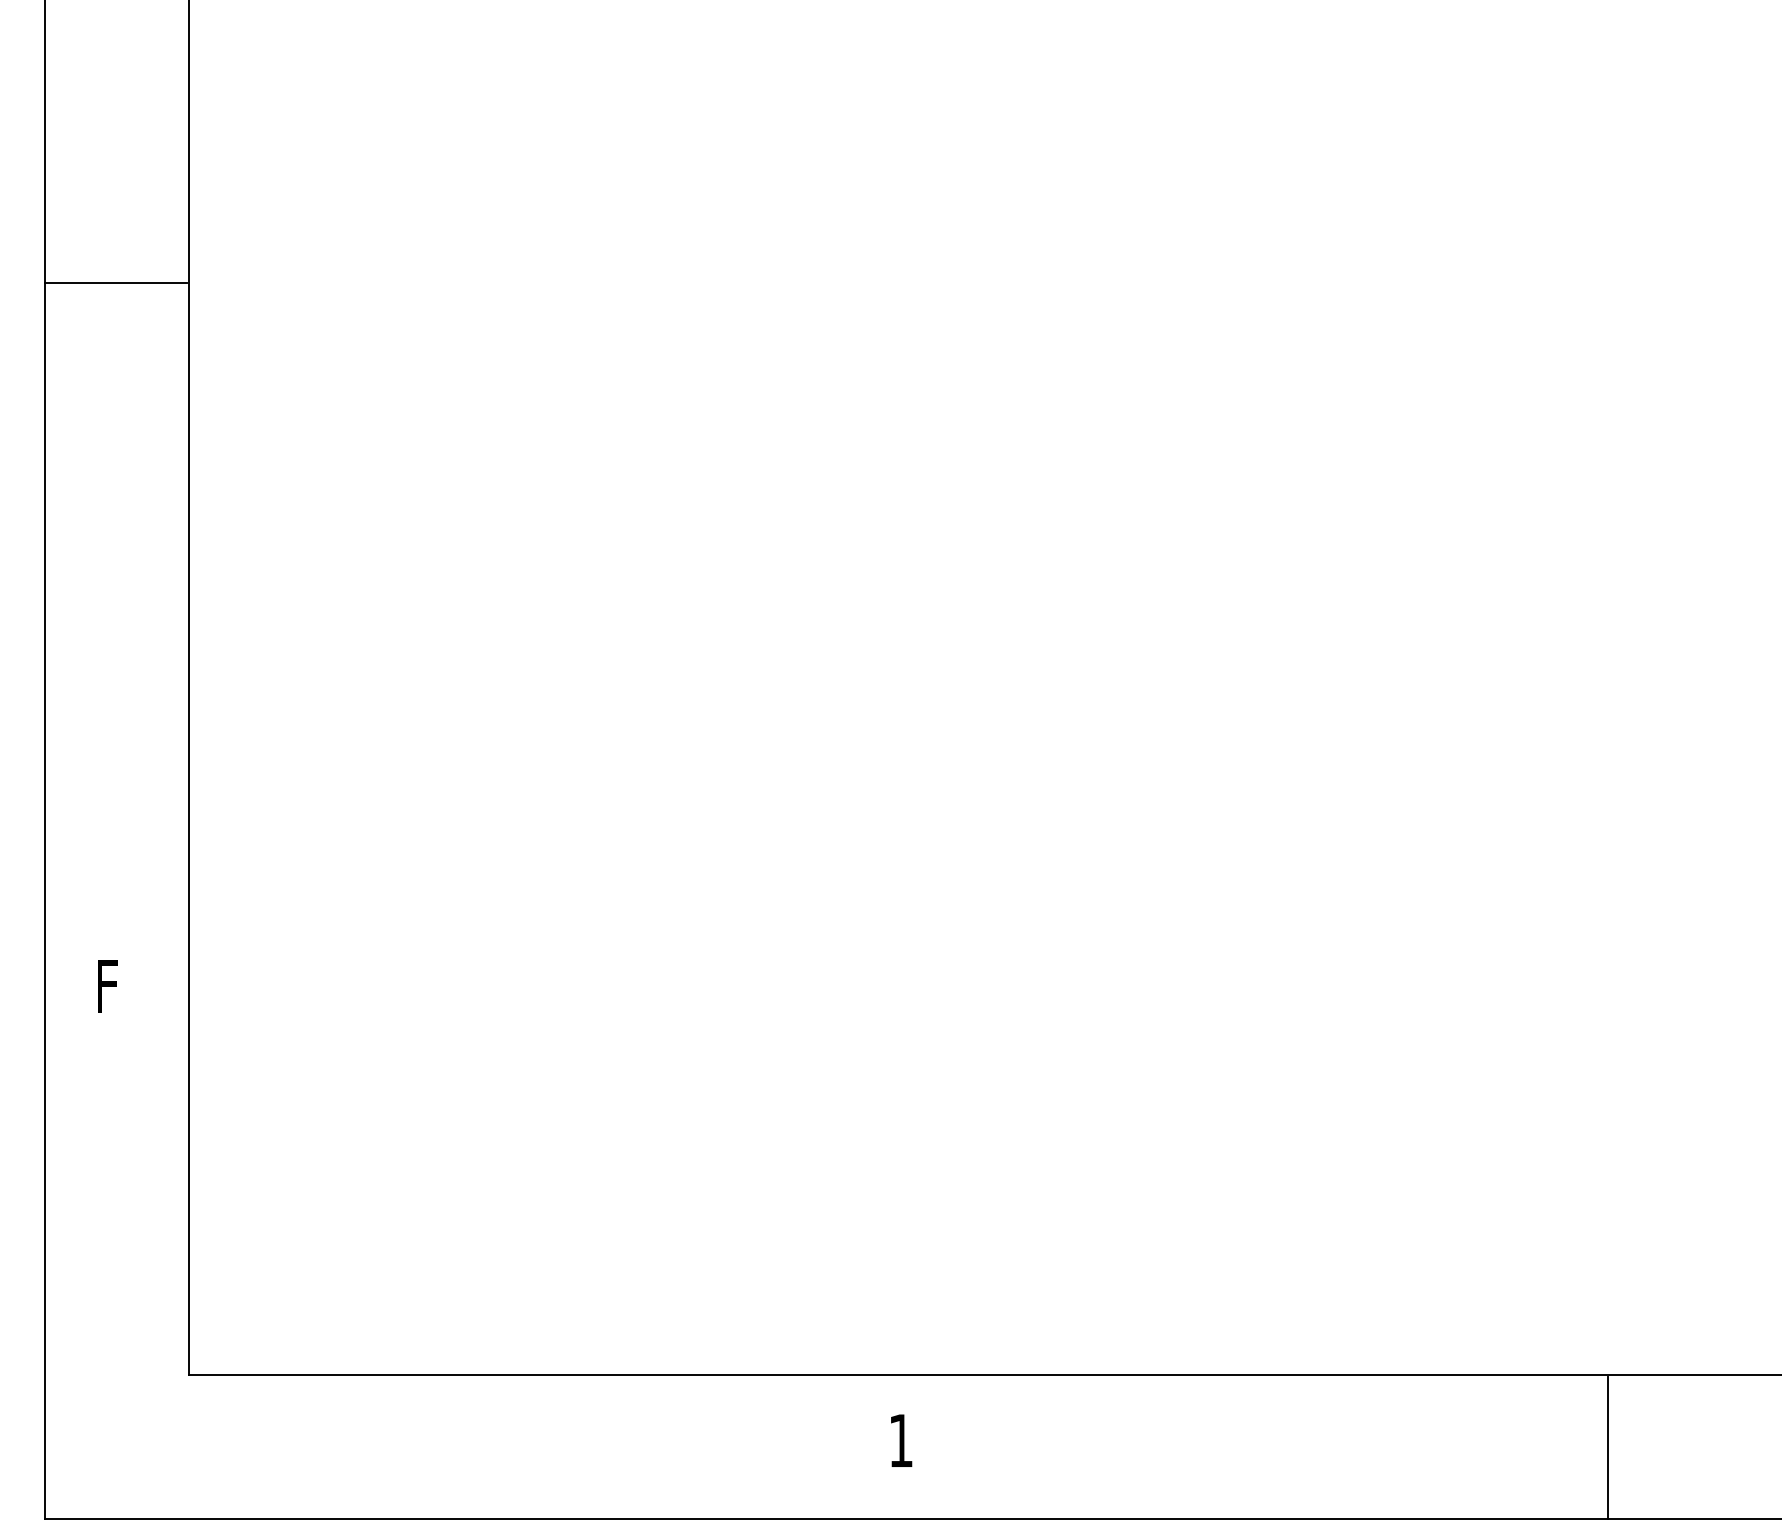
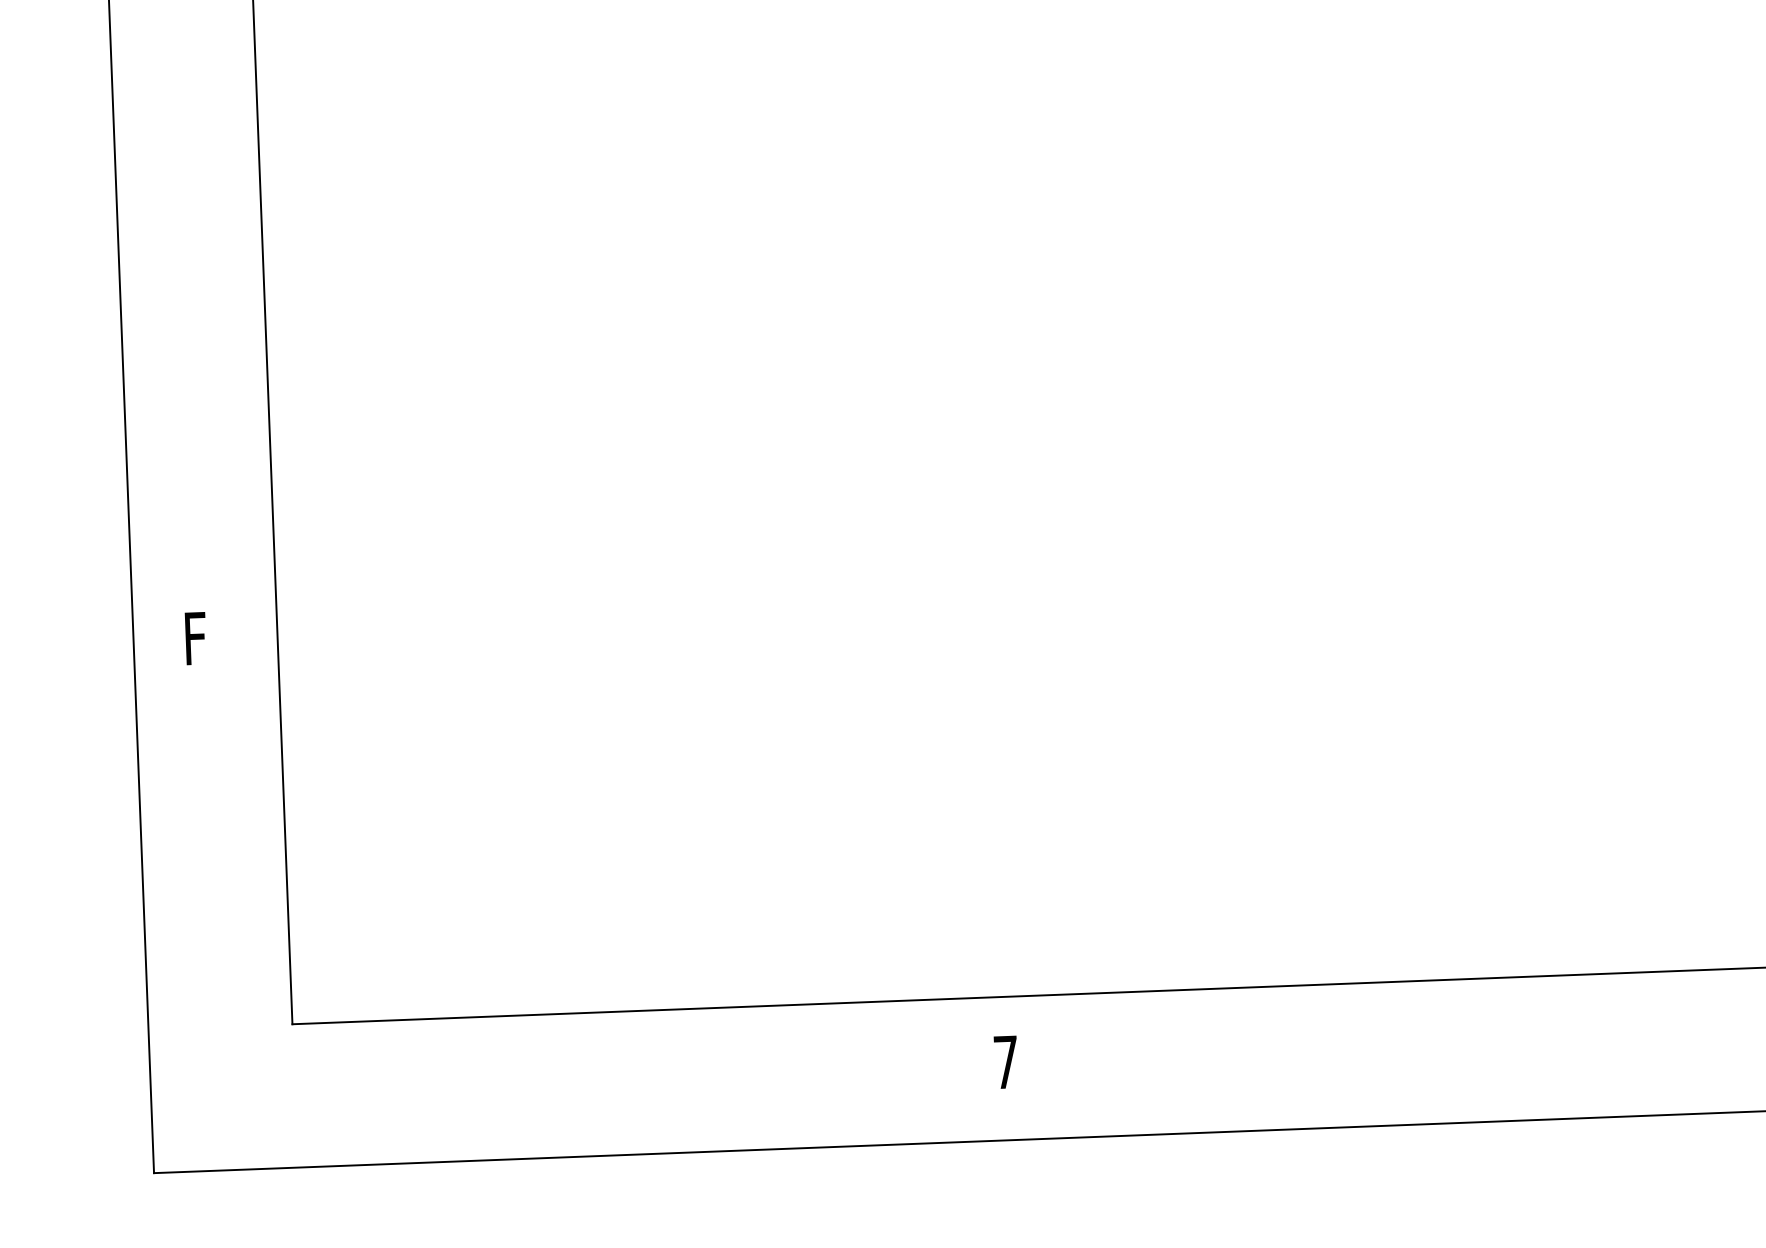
text: (900, 1440) -> (1005, 1062), 1 -> 7
line: (1607, 1447) -> (1712, 1041), removed

